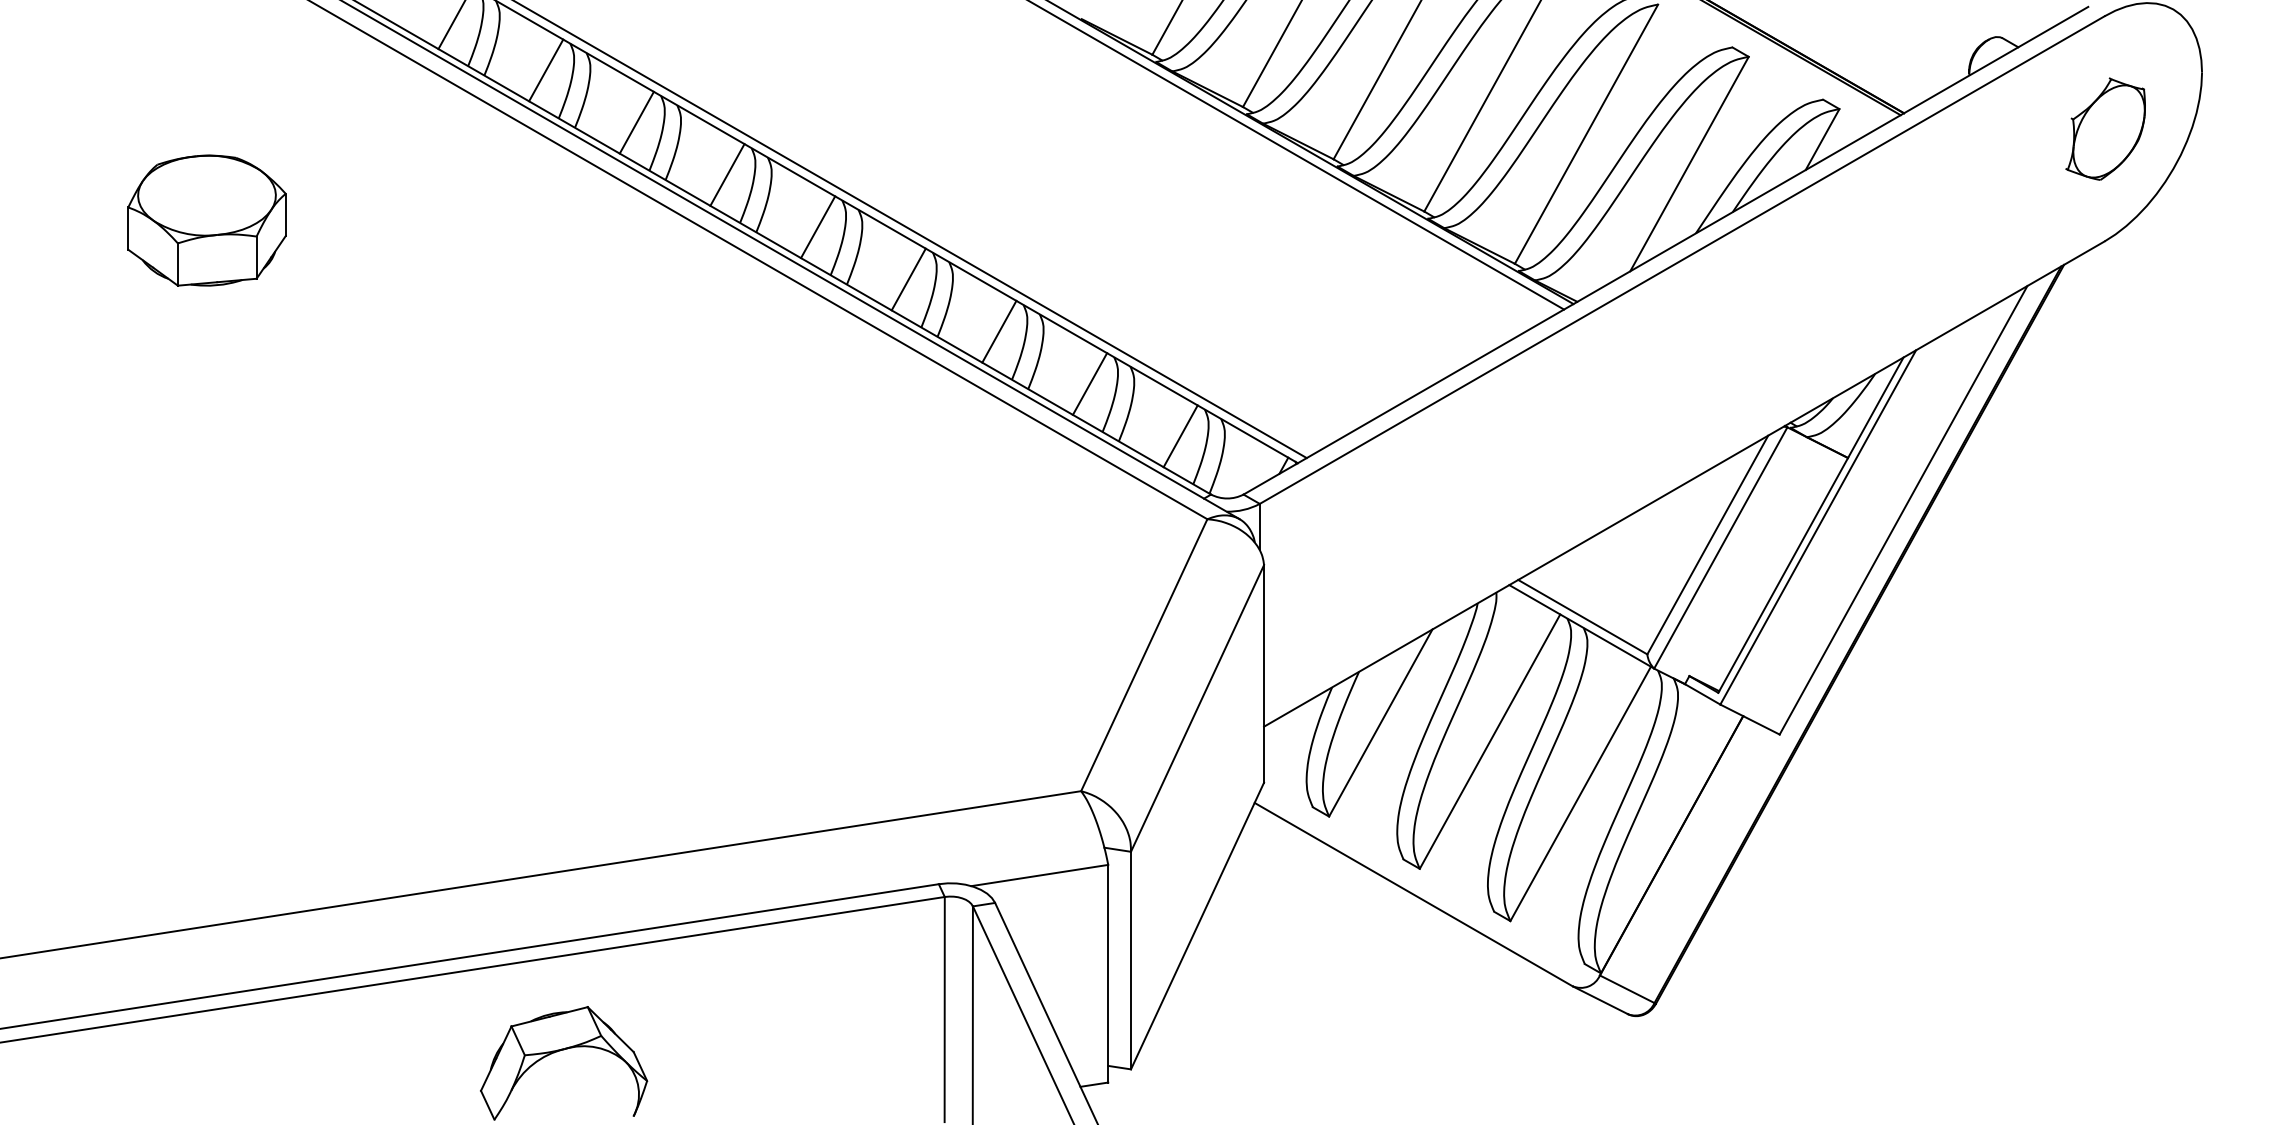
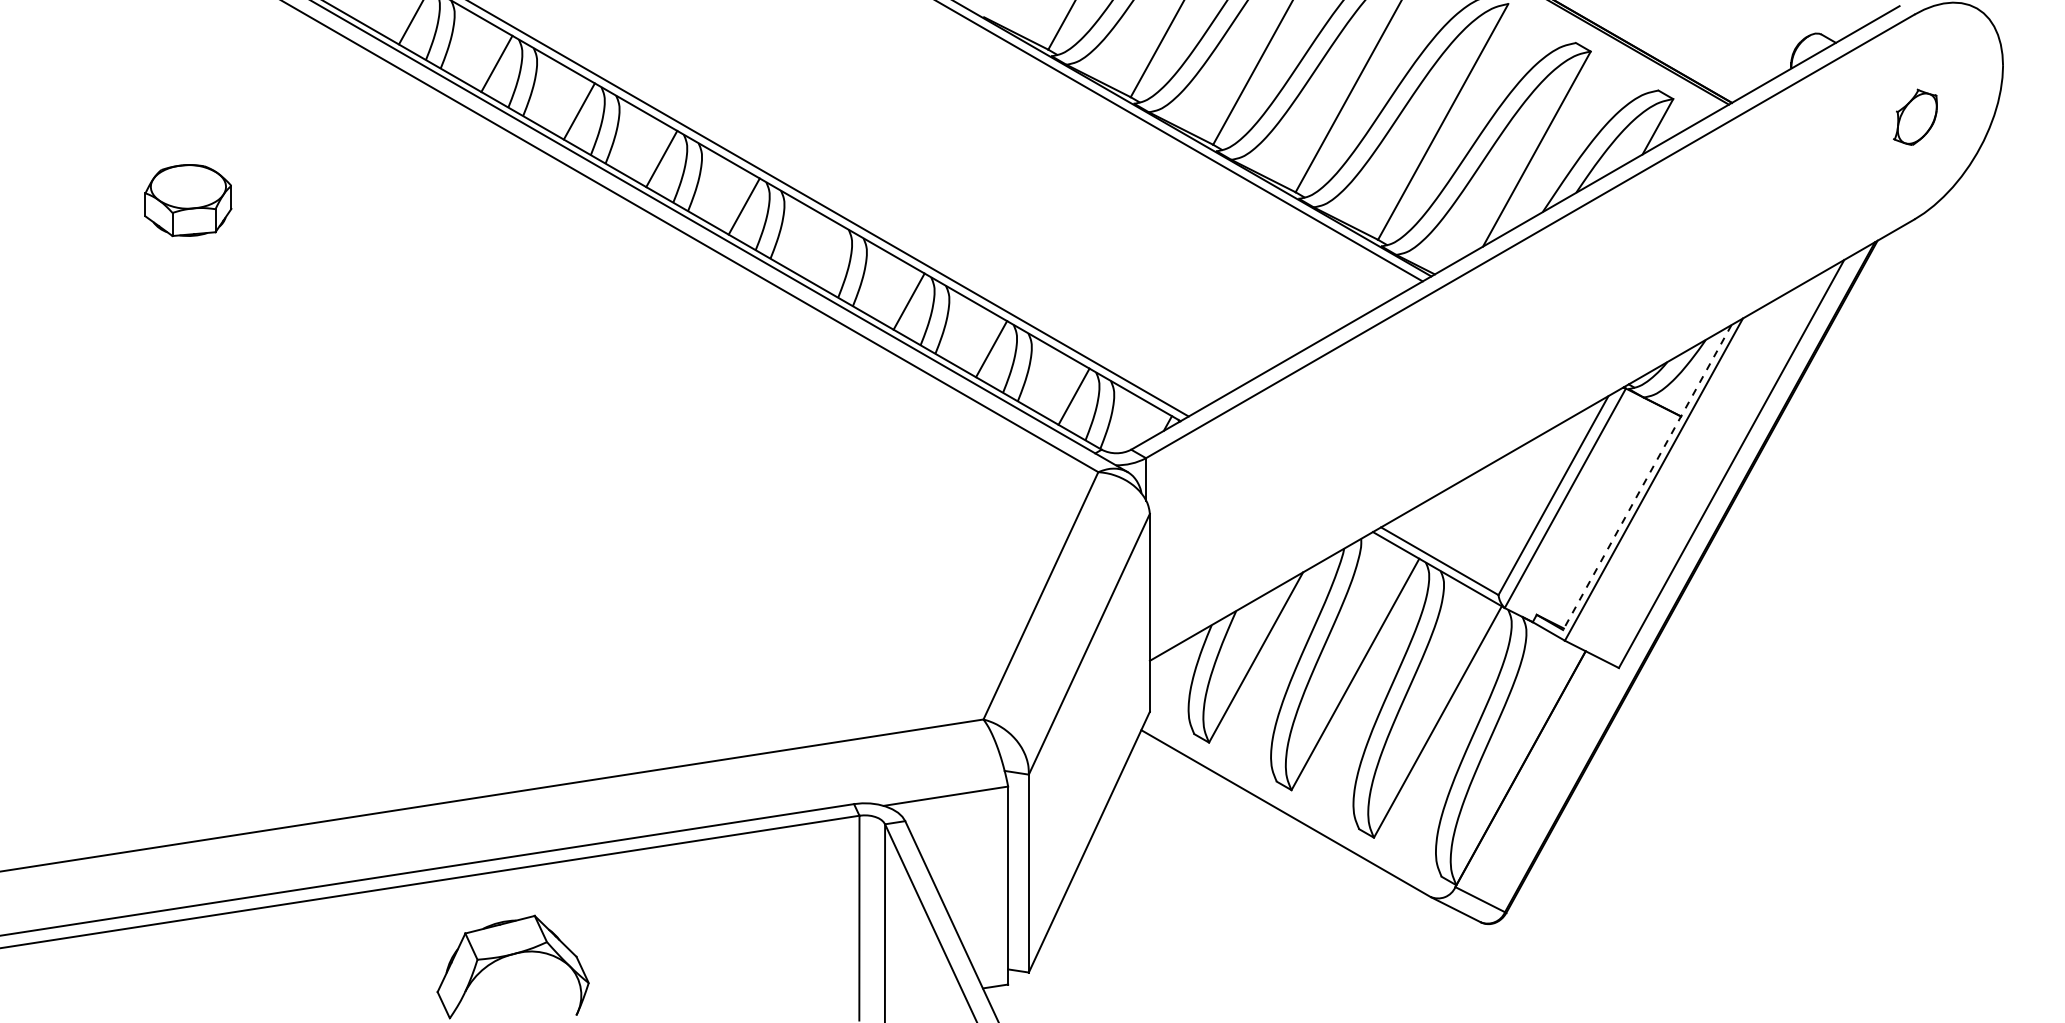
part: (2105, 129) -> (1915, 117), size x0.6
part: (207, 220) -> (188, 200), size x0.6
line: (908, 279) -> (826, 254), removed
line: (1811, 526) -> (1647, 478), solid -> dashed

